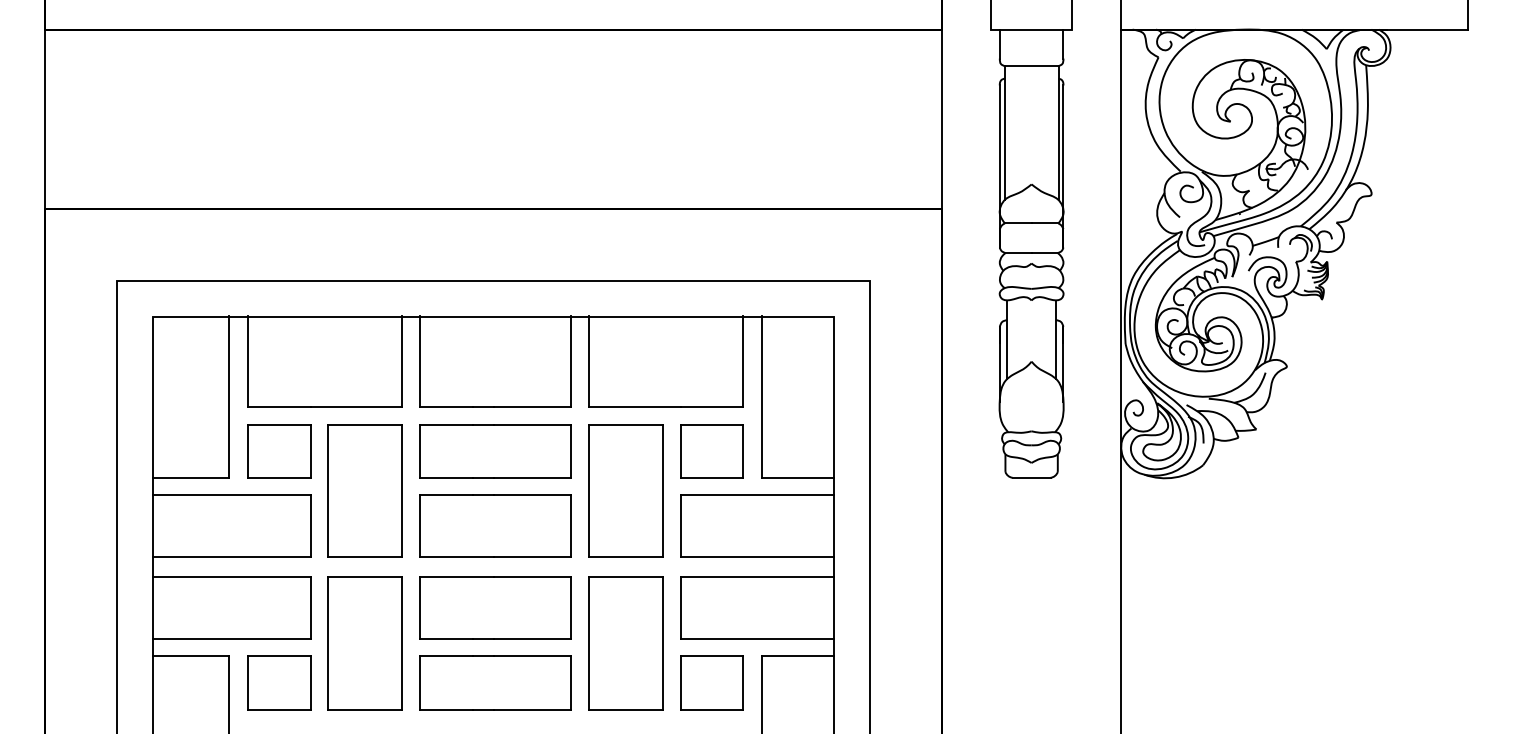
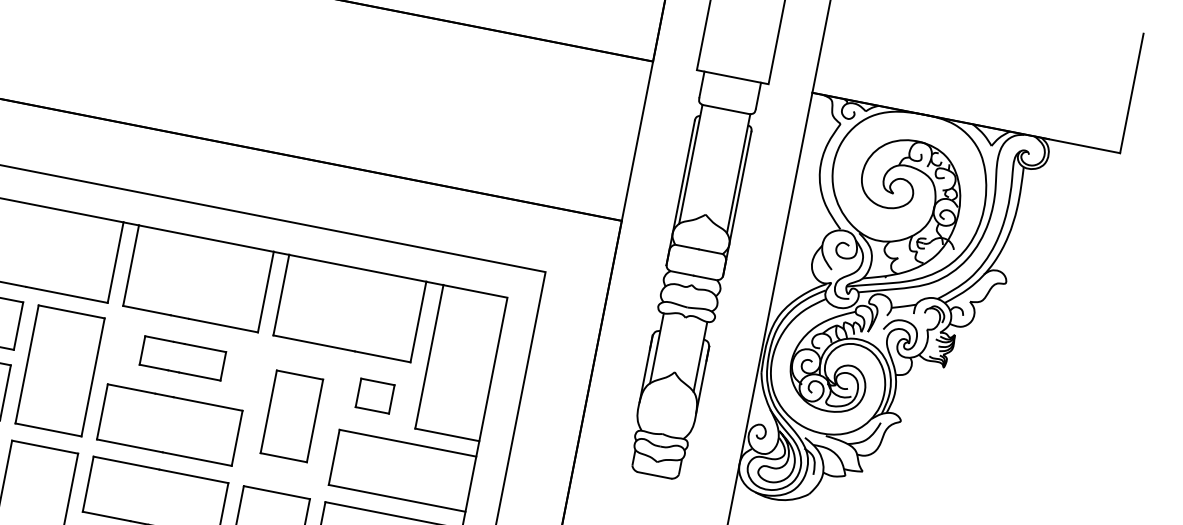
part: (495, 451) -> (182, 358), size x0.6
part: (711, 451) -> (374, 396), size x0.6
part: (625, 490) -> (291, 415), size x0.7

